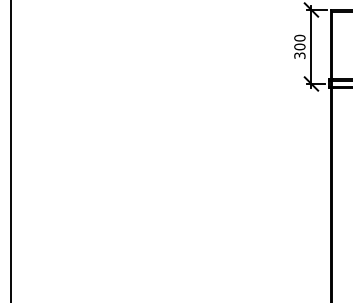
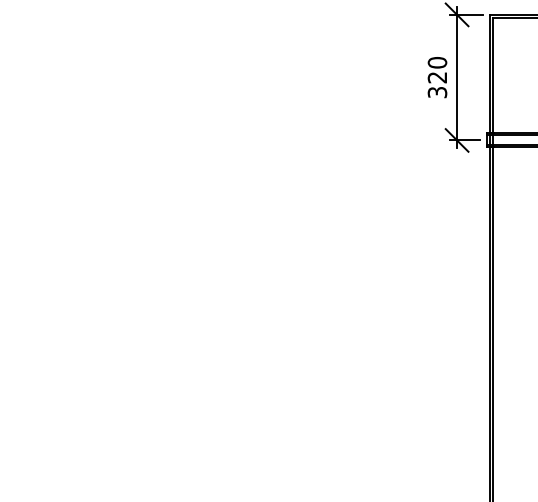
text: (299, 46) -> (436, 76), 300 -> 320

